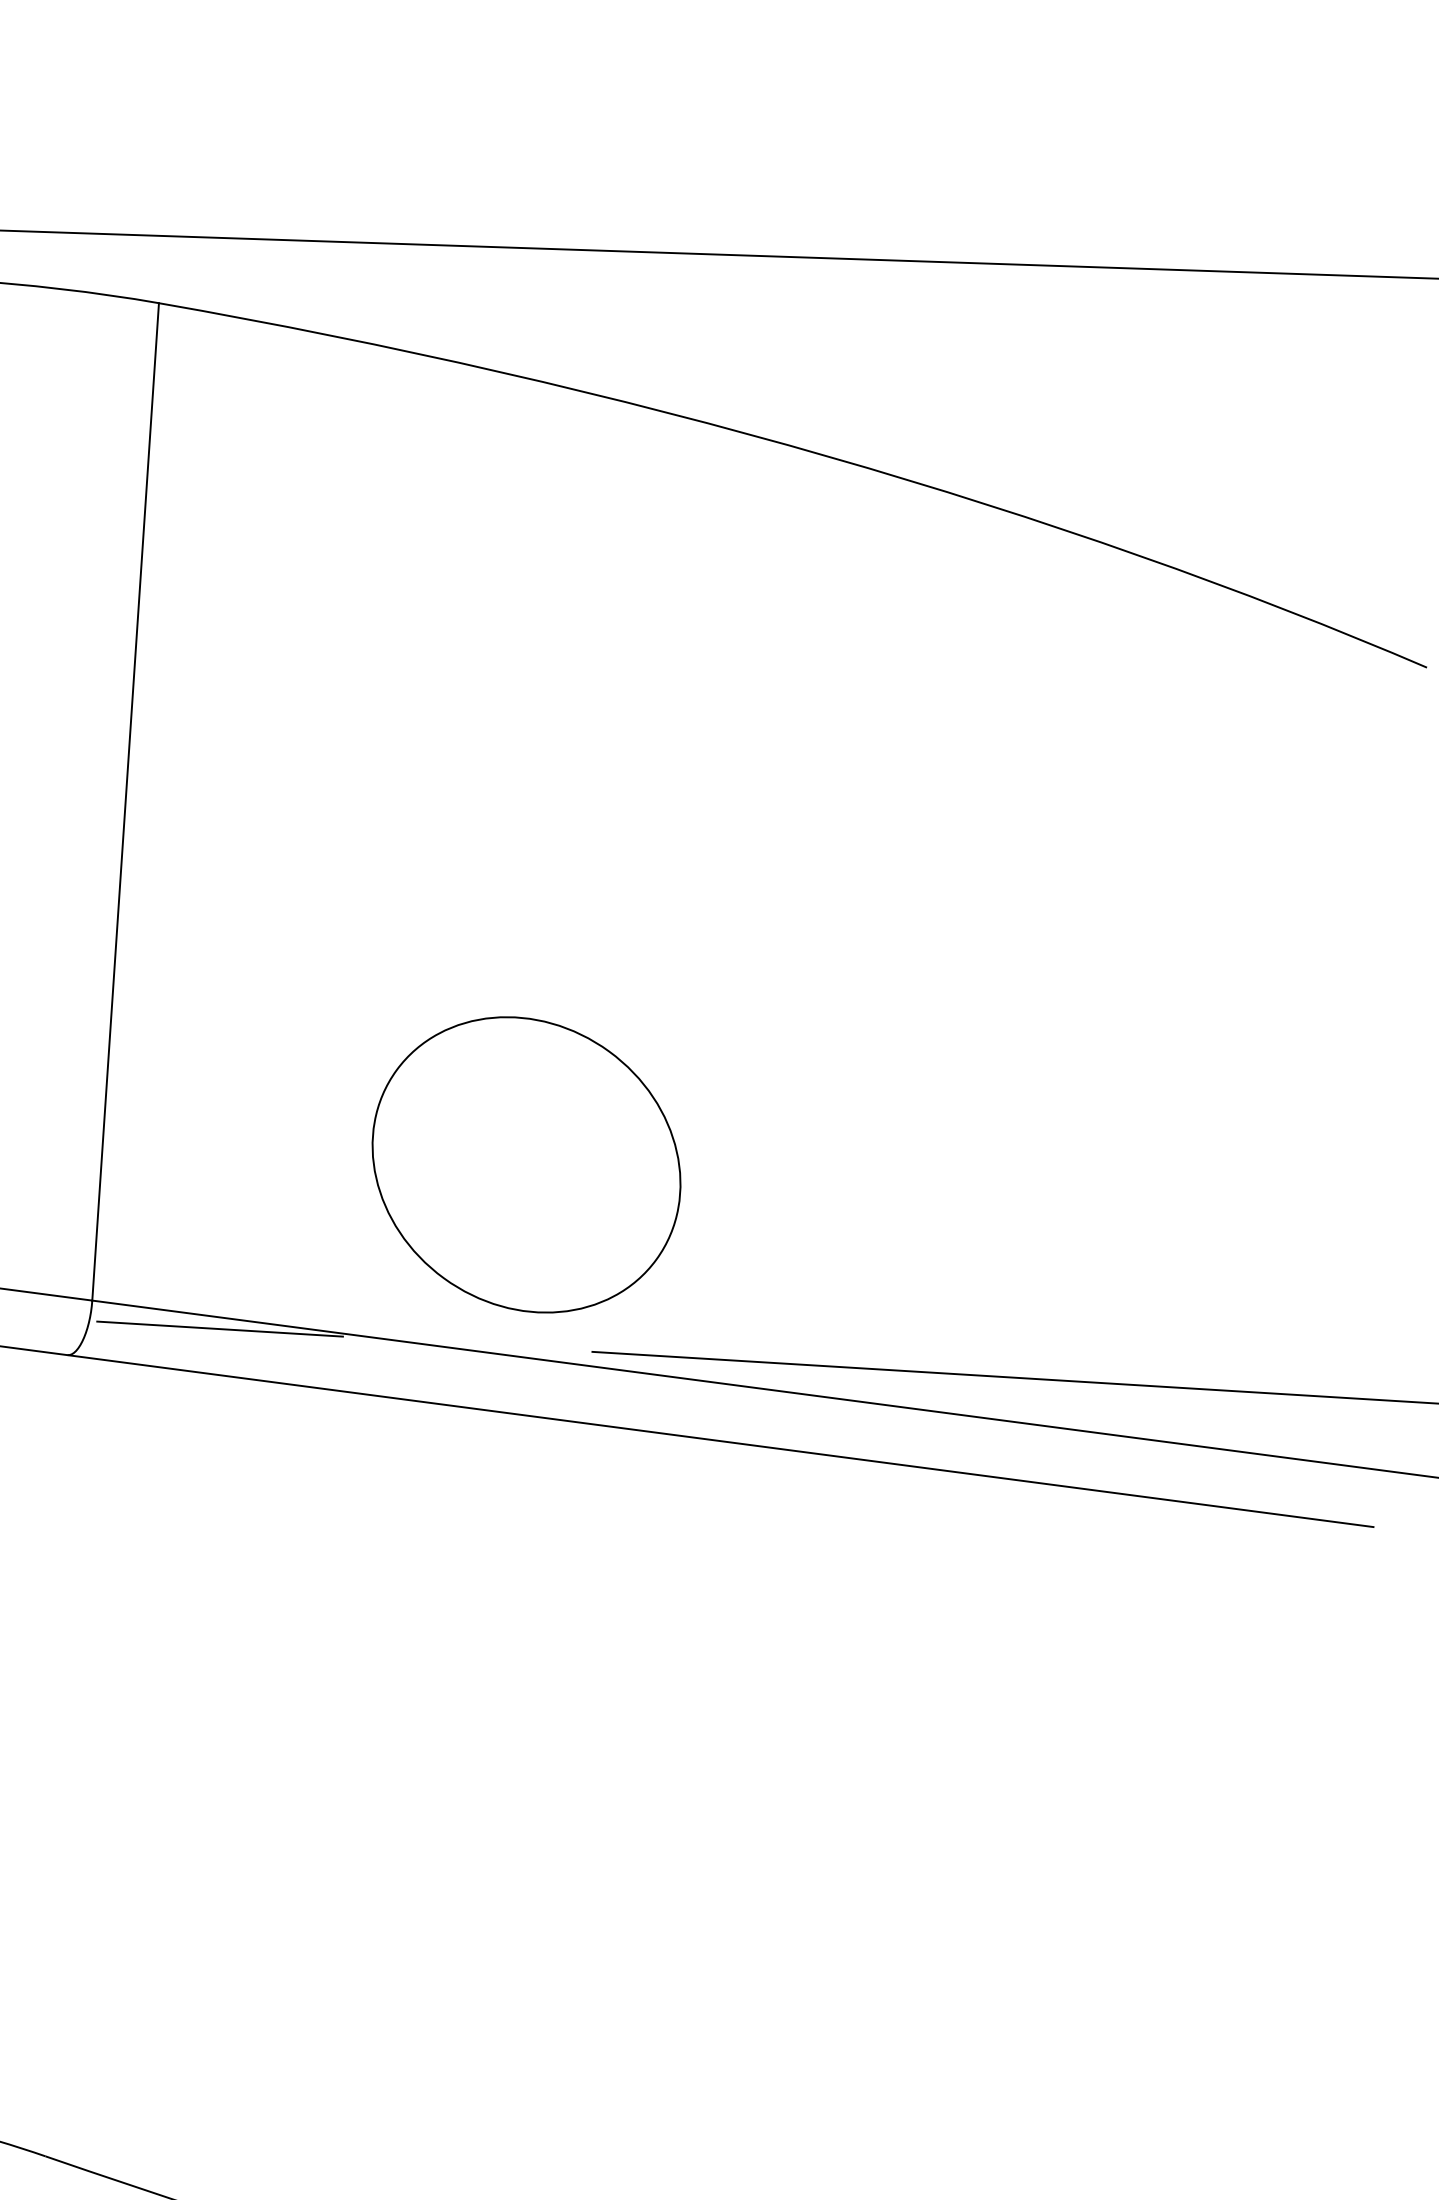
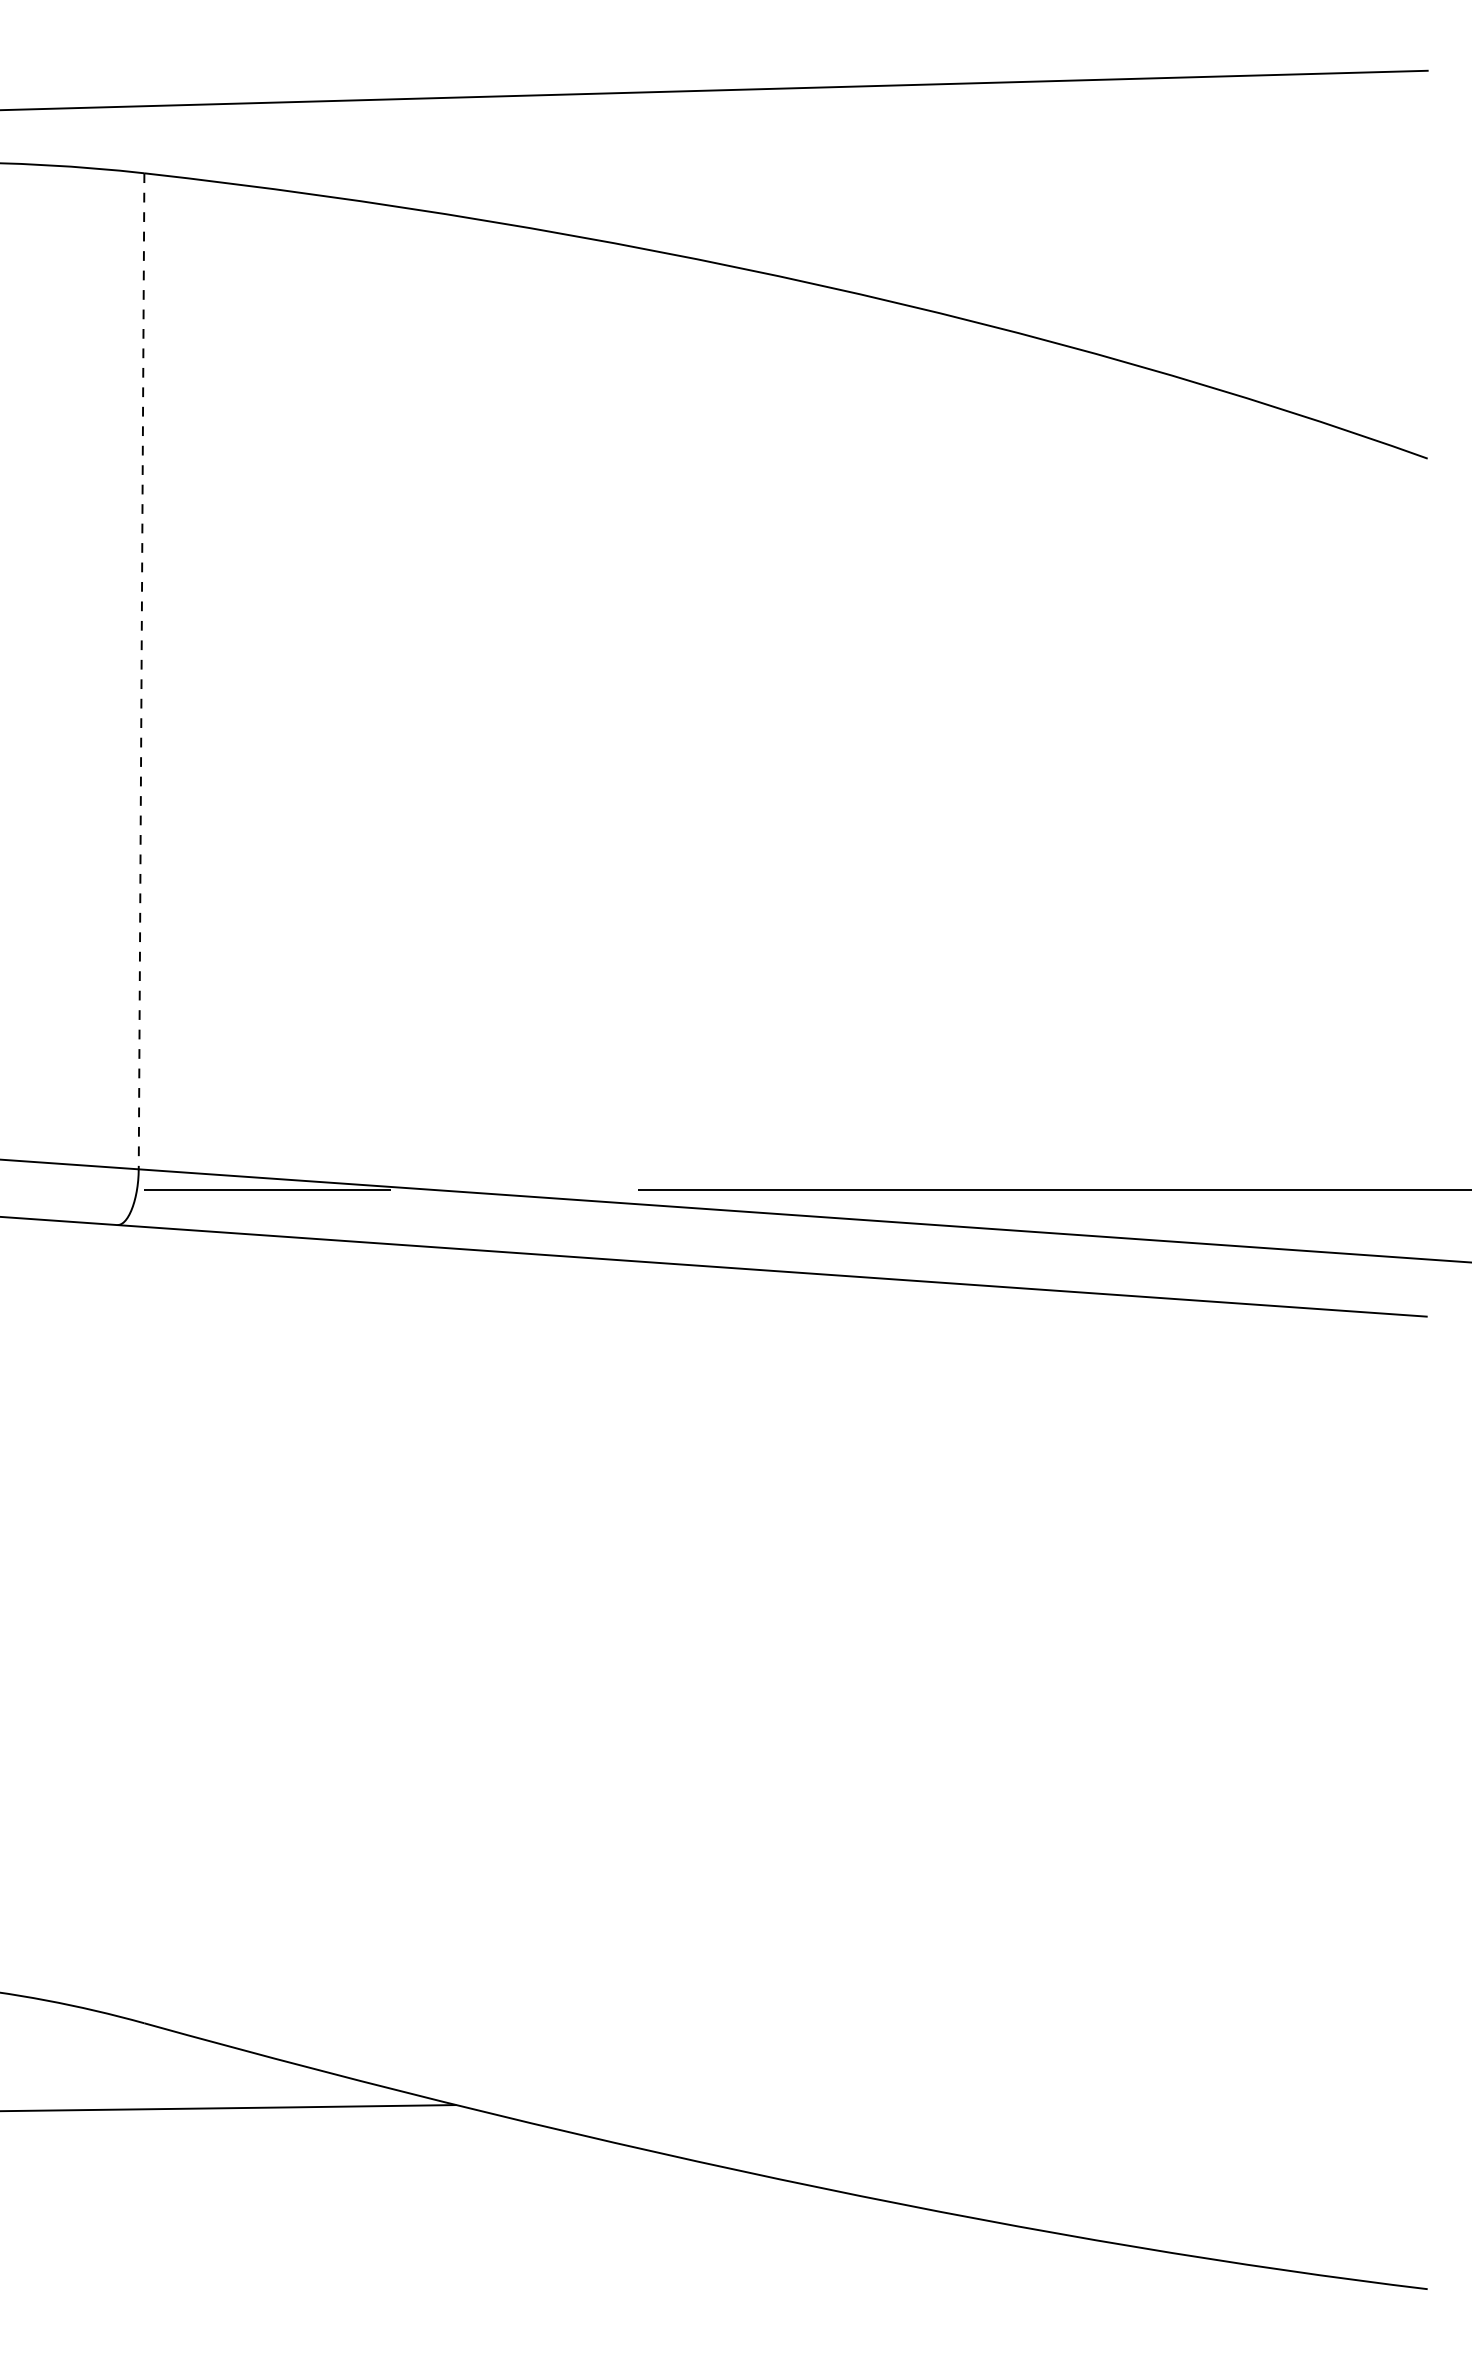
line: (125, 802) -> (141, 671), solid -> dashed
part: (526, 1164) -> (562, 1007), removed

